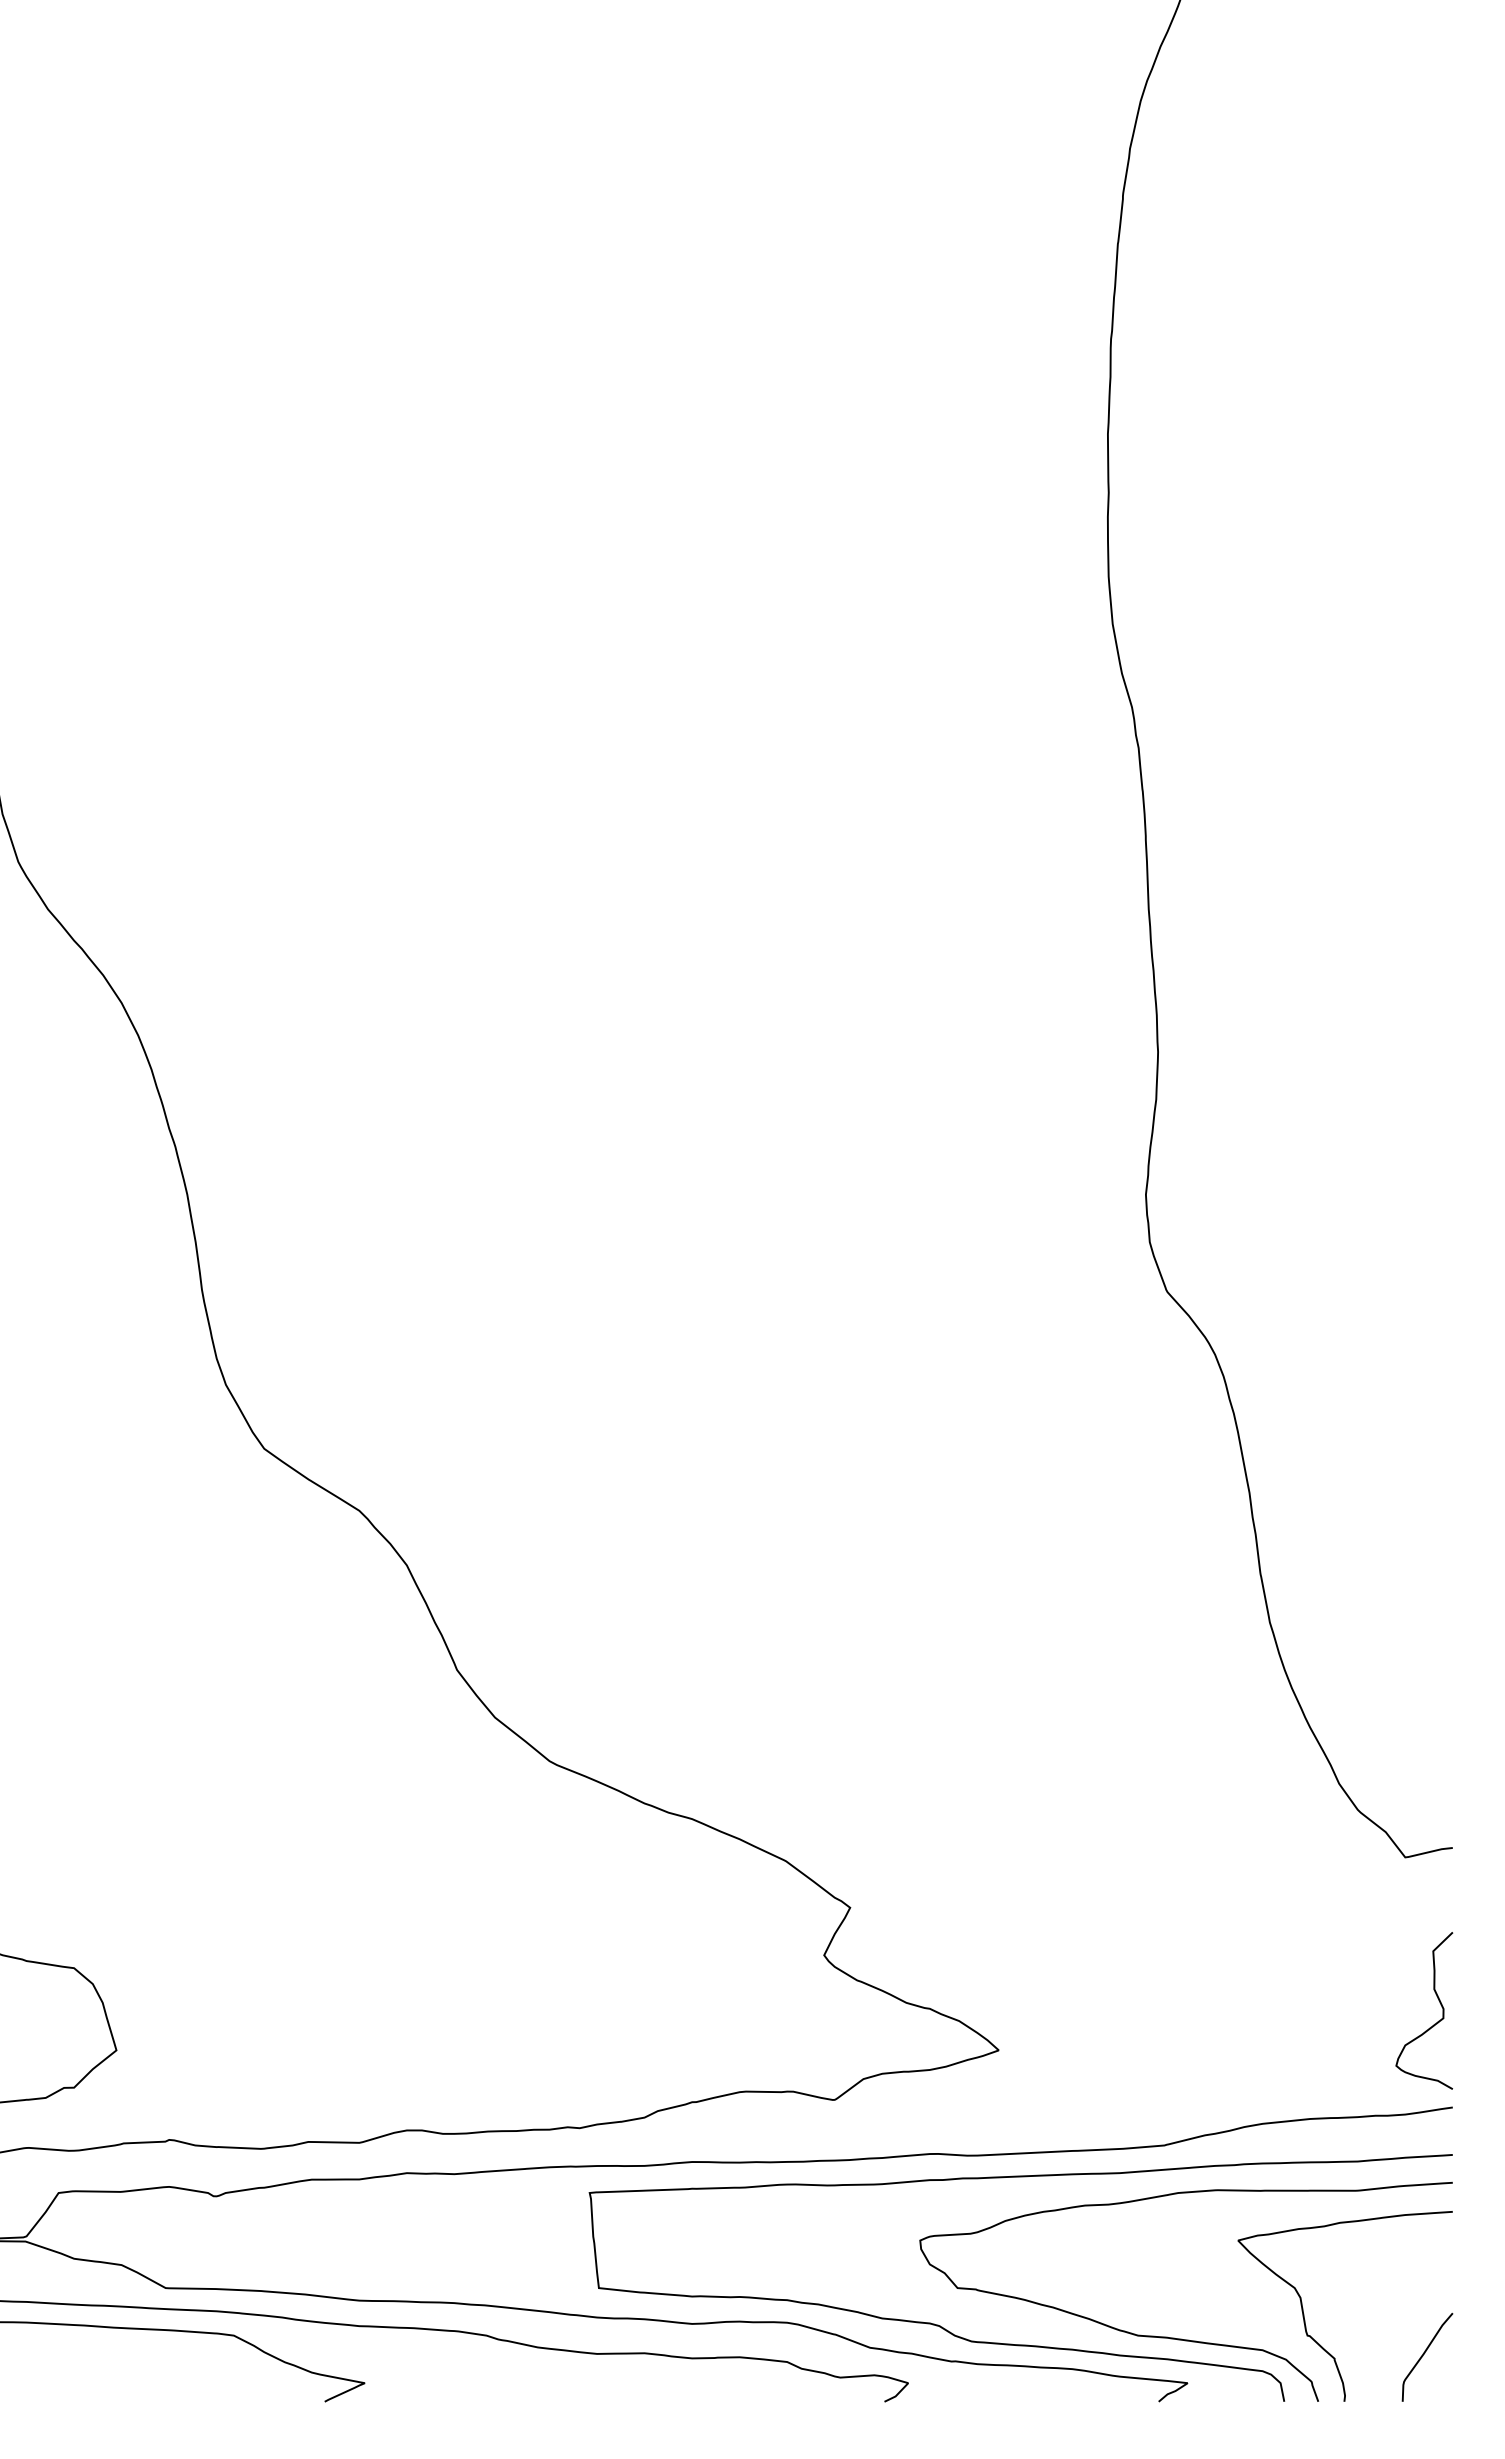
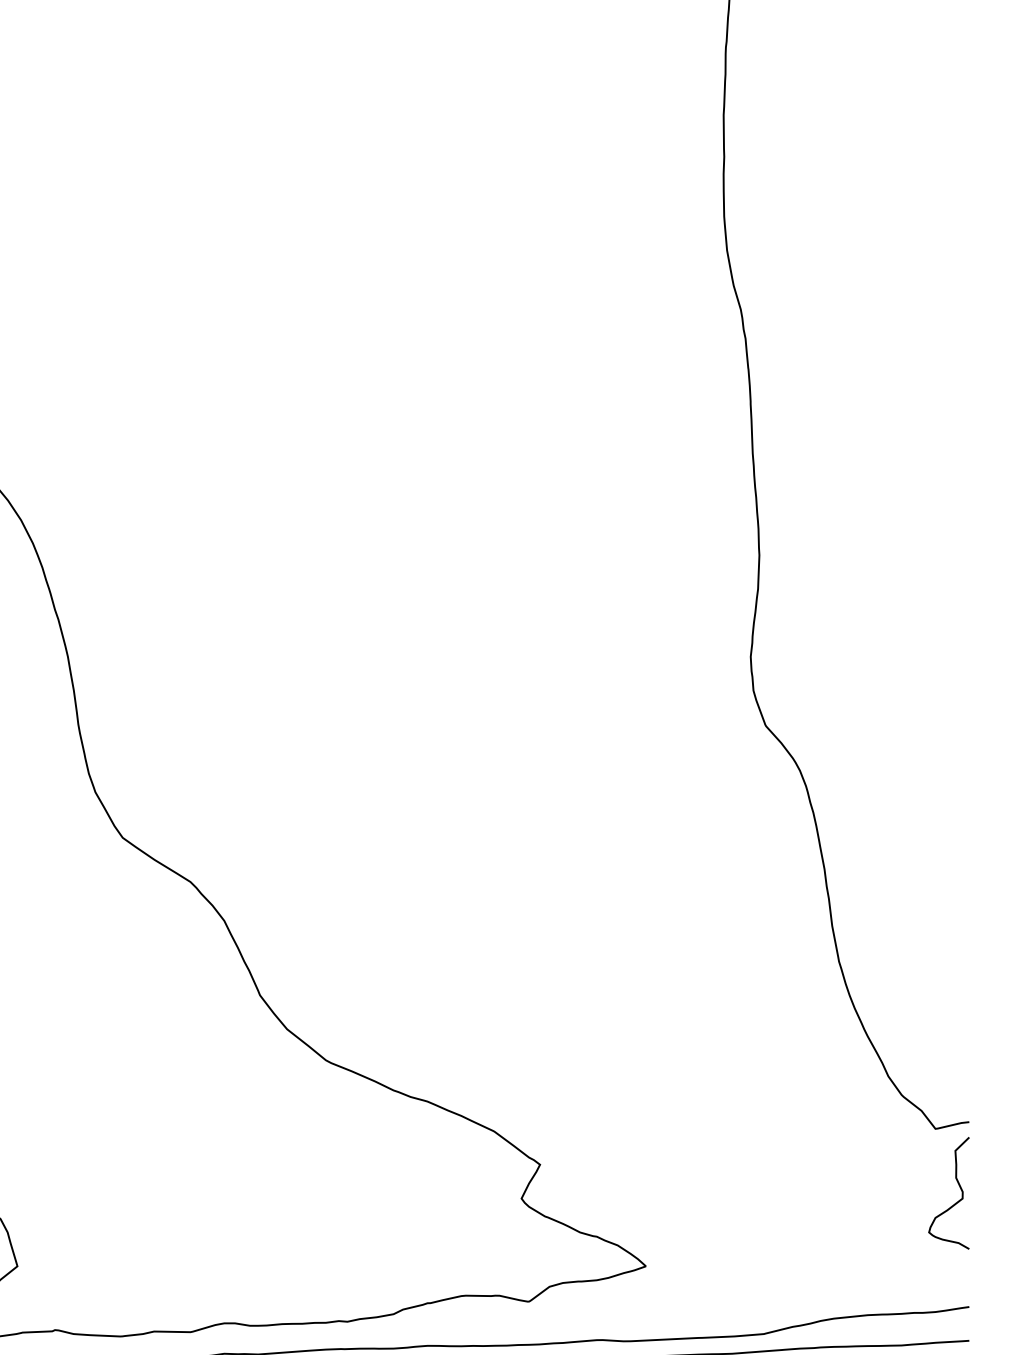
curve: (1434, 2023) -> (956, 1202), moved

